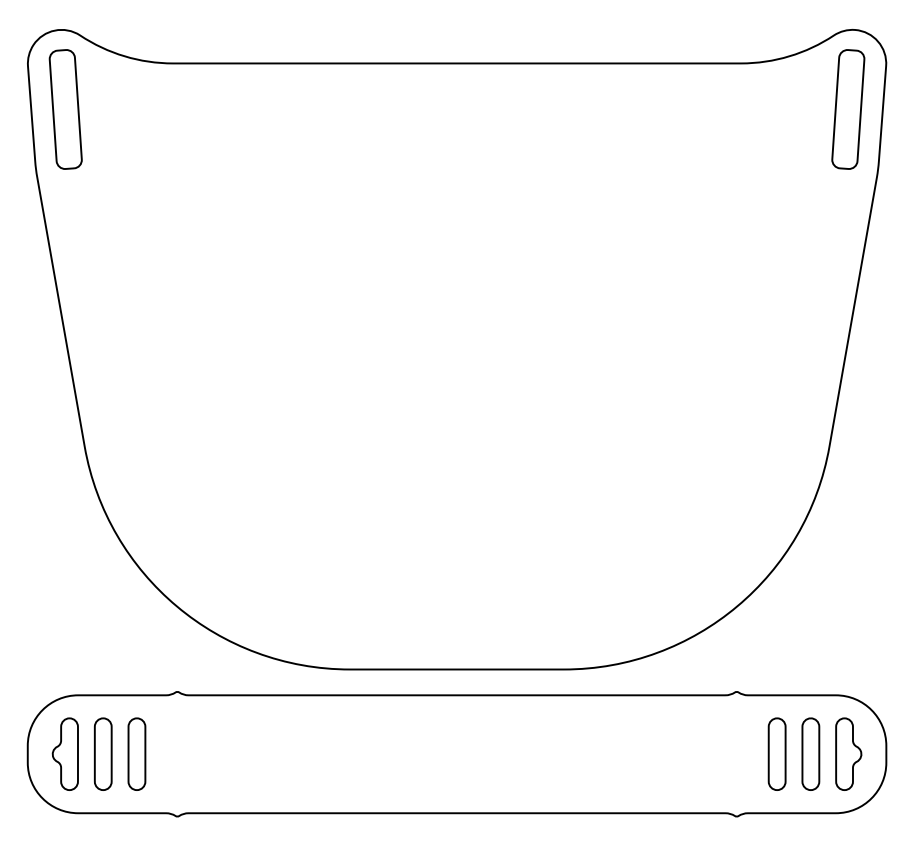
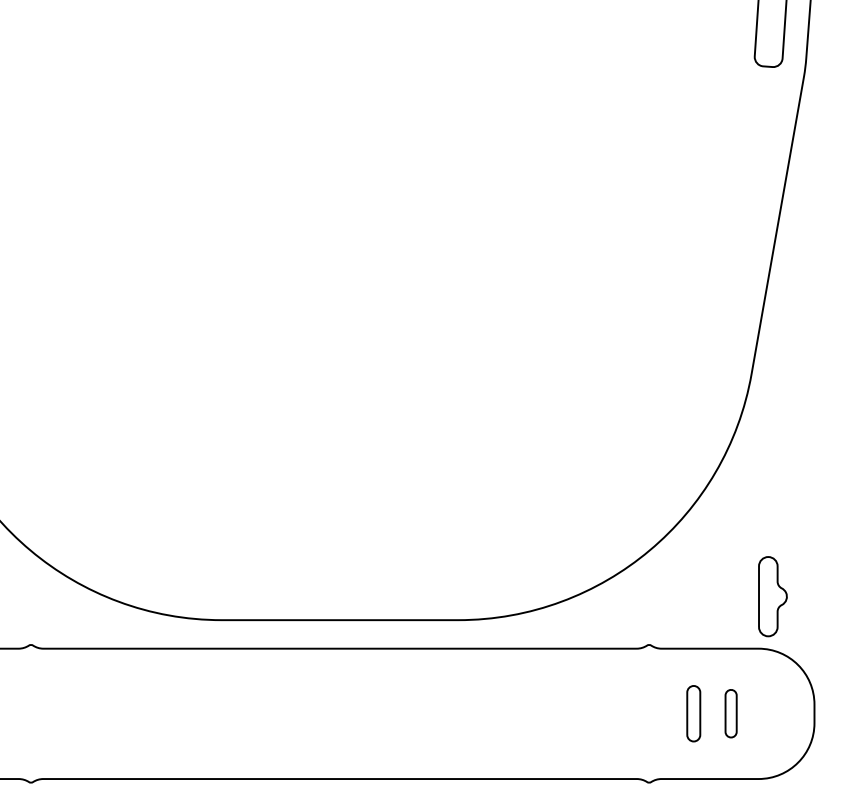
part: (776, 753) -> (693, 712), size x0.7
part: (810, 753) -> (730, 712), size x0.6
part: (848, 753) -> (772, 595), moved

